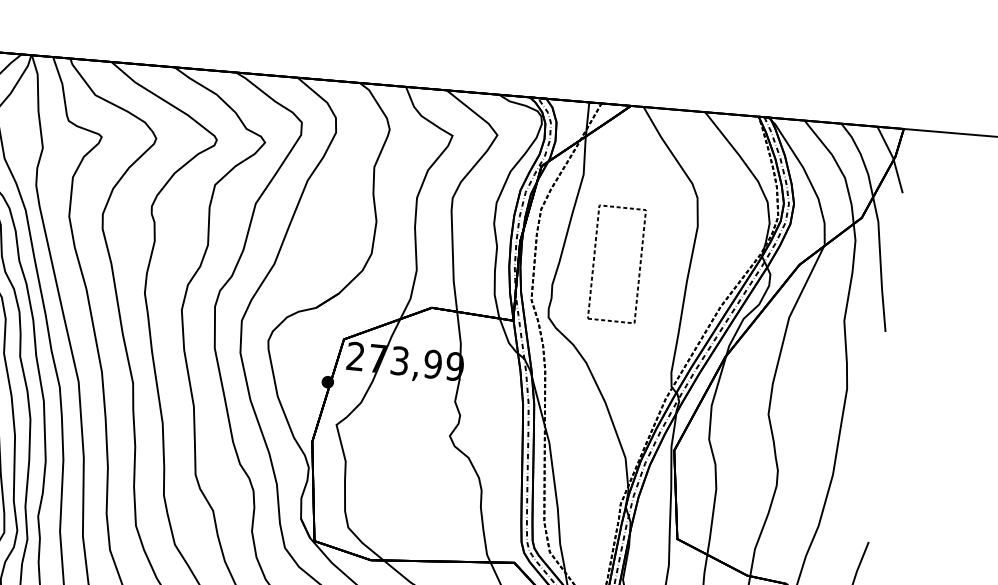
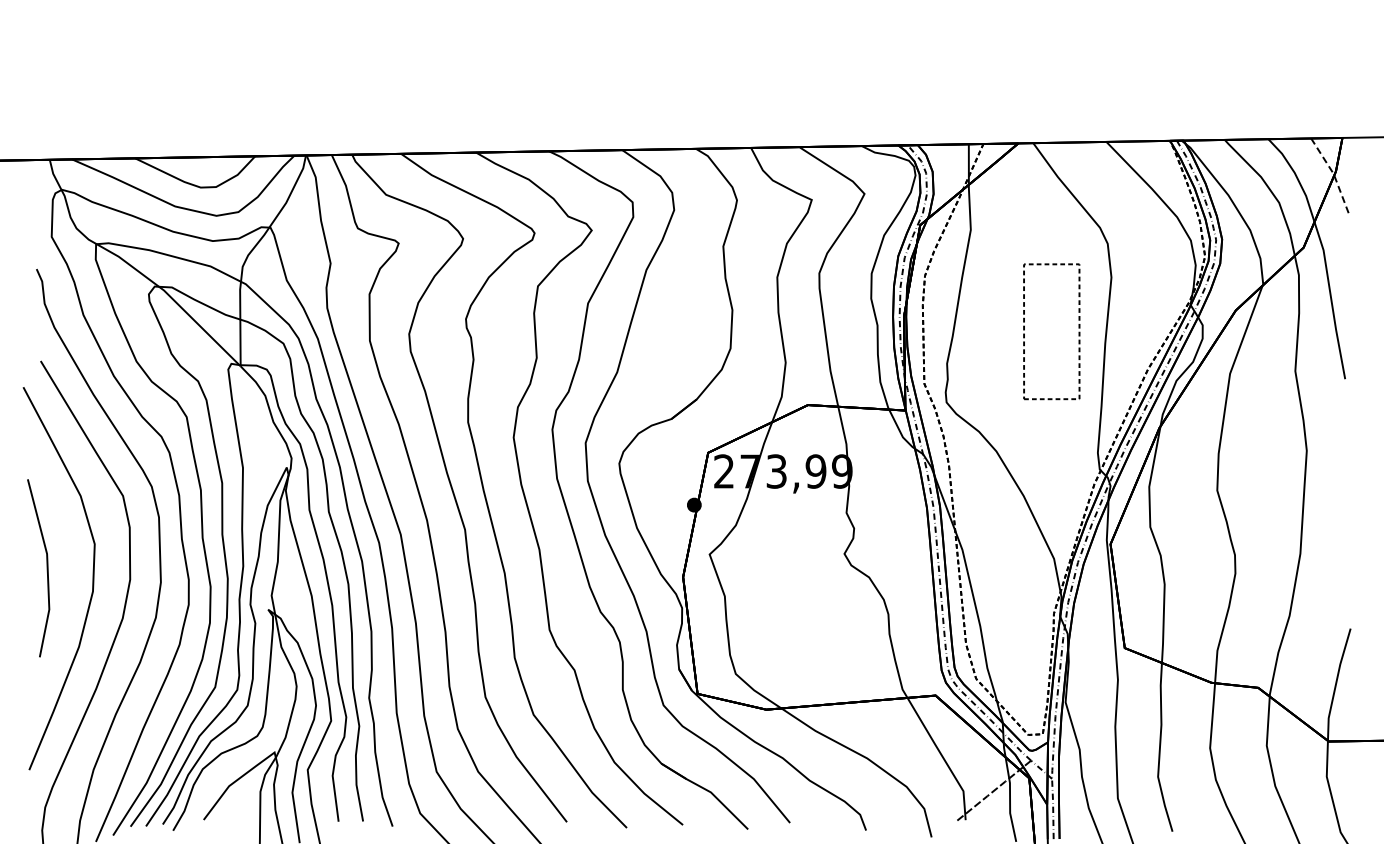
line: (893, 158) -> (1333, 173), solid -> dashed
part: (594, 260) -> (1024, 330), moved

